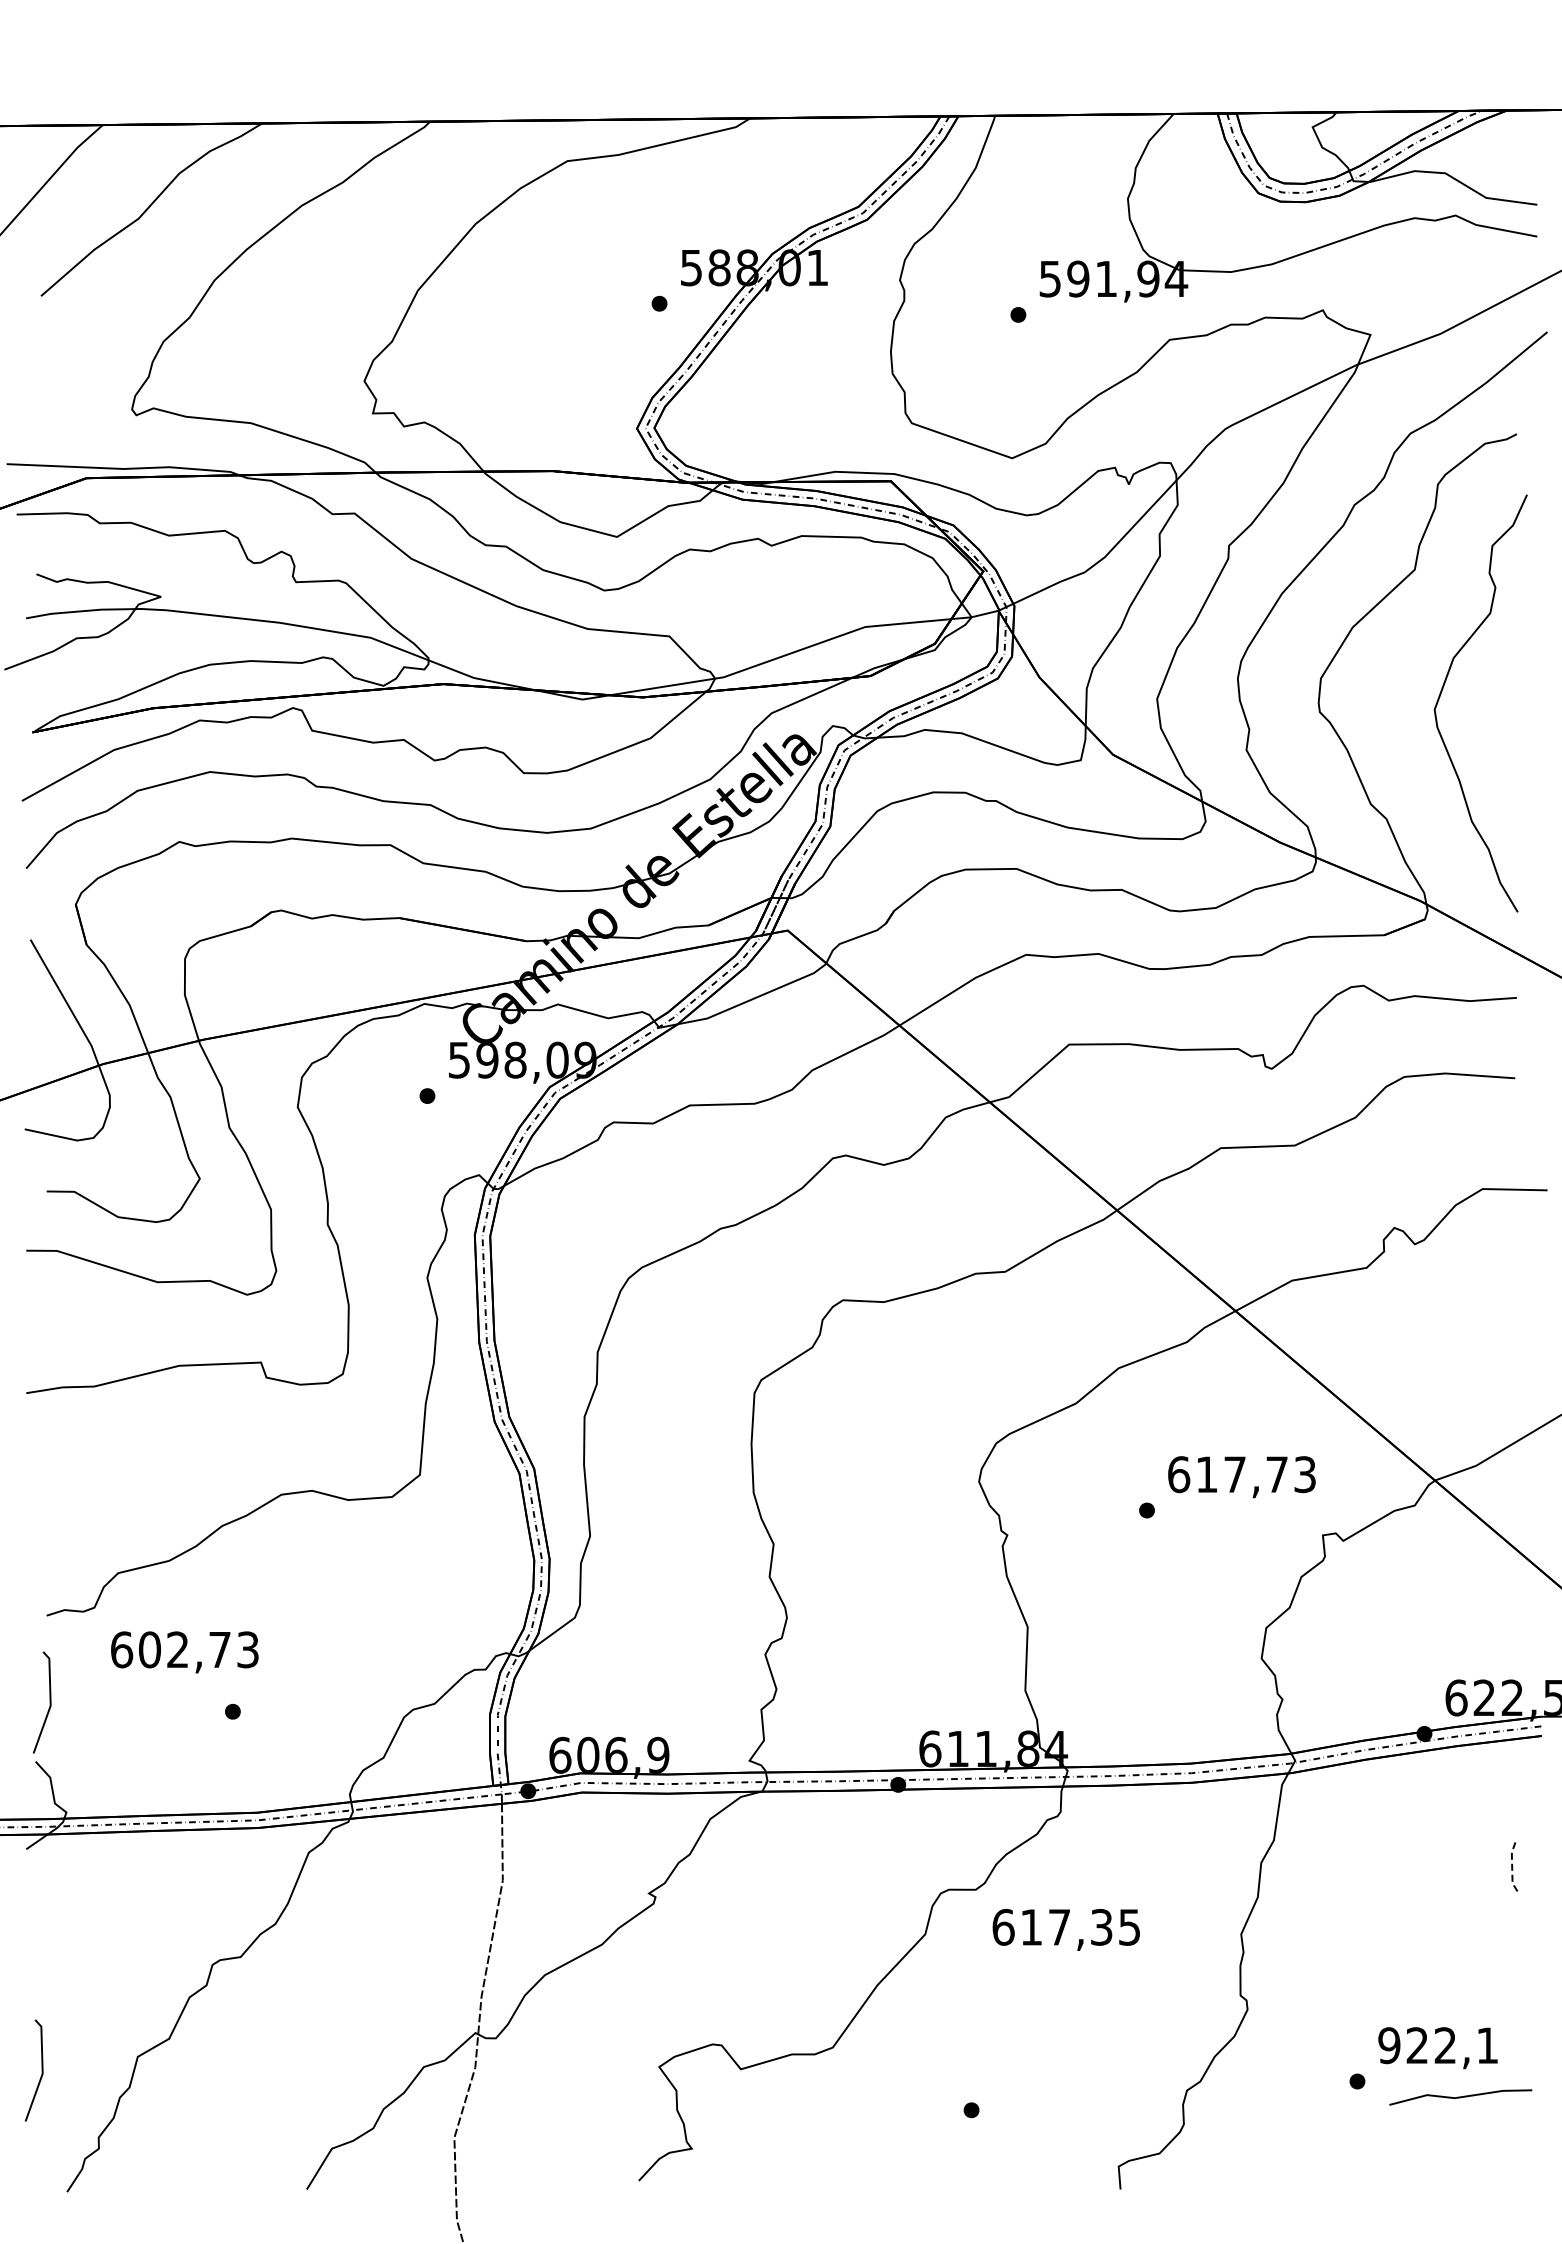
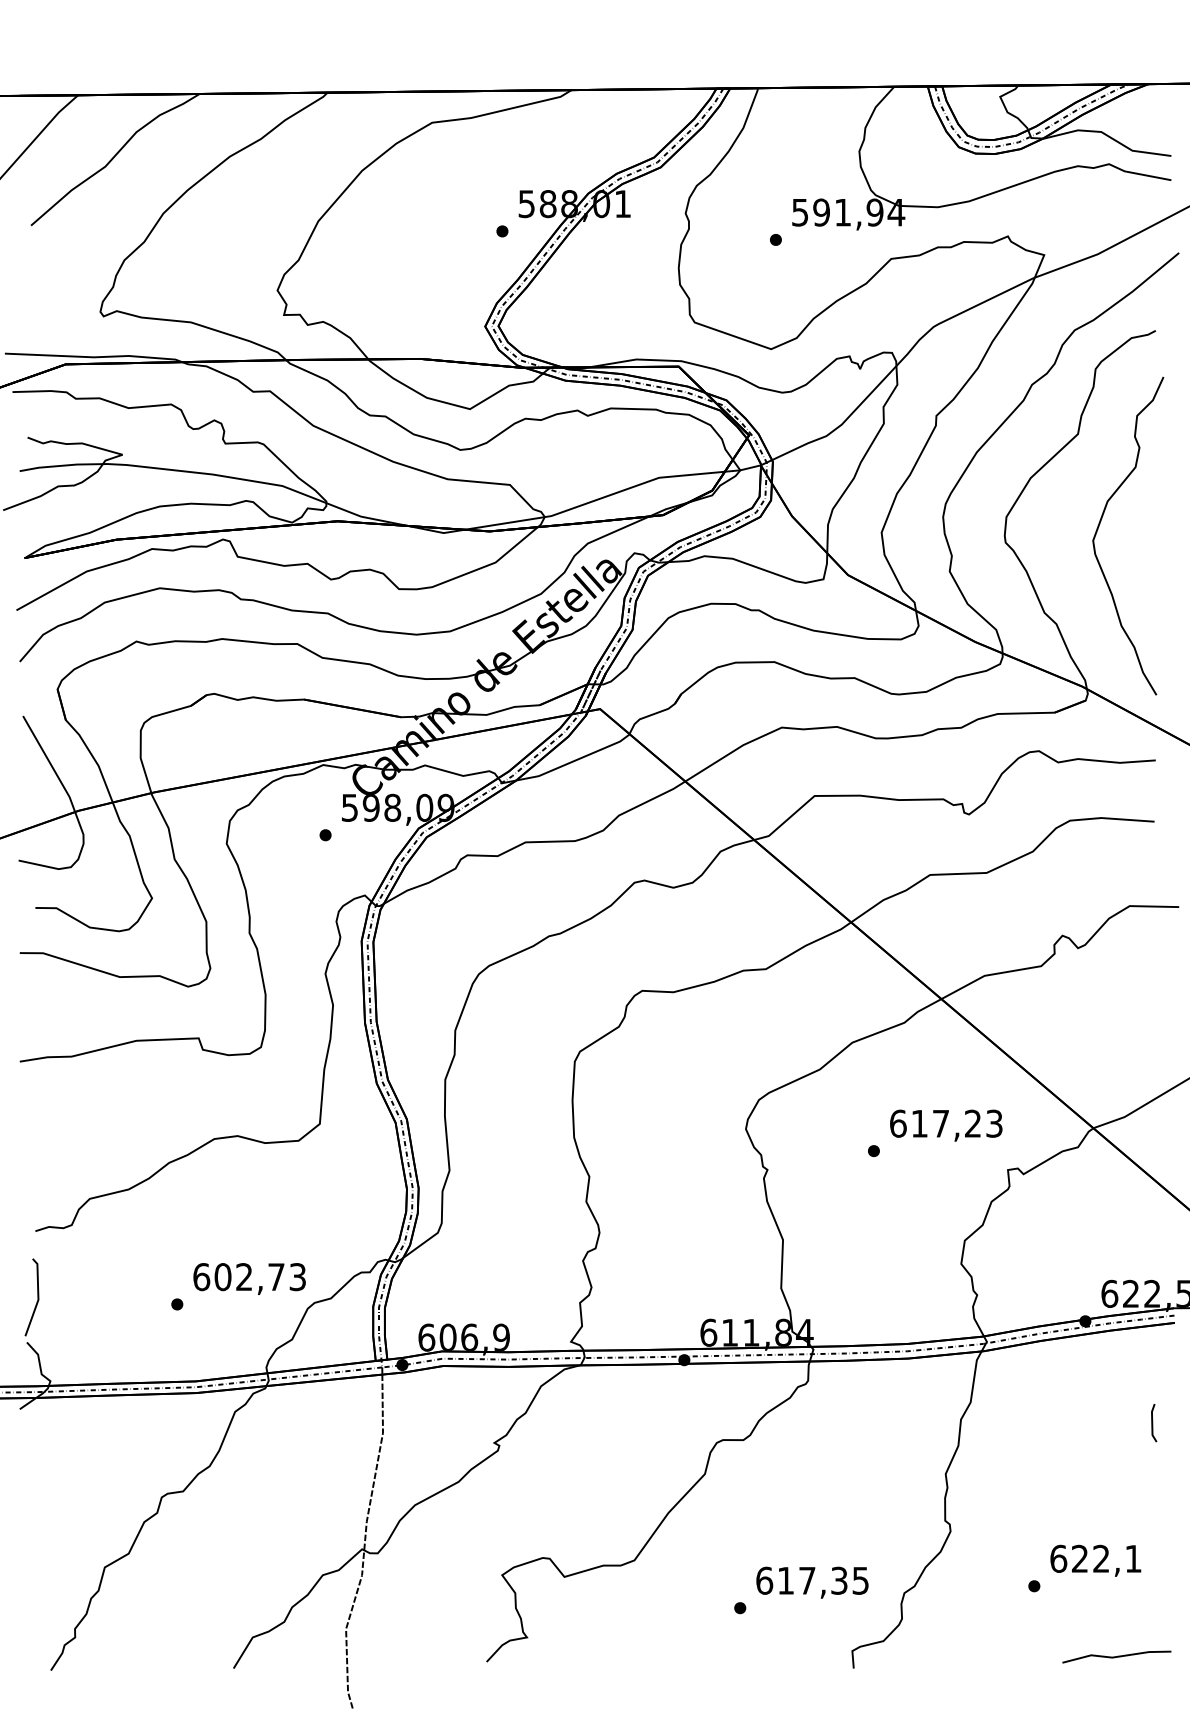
text: (1276, 1474) -> (972, 1123), 617,73 -> 617,23
text: (184, 1652) -> (249, 1279), moved
line: (1512, 1868) -> (1152, 1423), dashed -> solid
text: (1065, 1929) -> (811, 1582), moved
text: (1389, 2045) -> (1058, 1558), 922,1 -> 622,1
line: (41, 2070) -> (31, 1577), removed
line: (1460, 2097) -> (1116, 1657), moved

